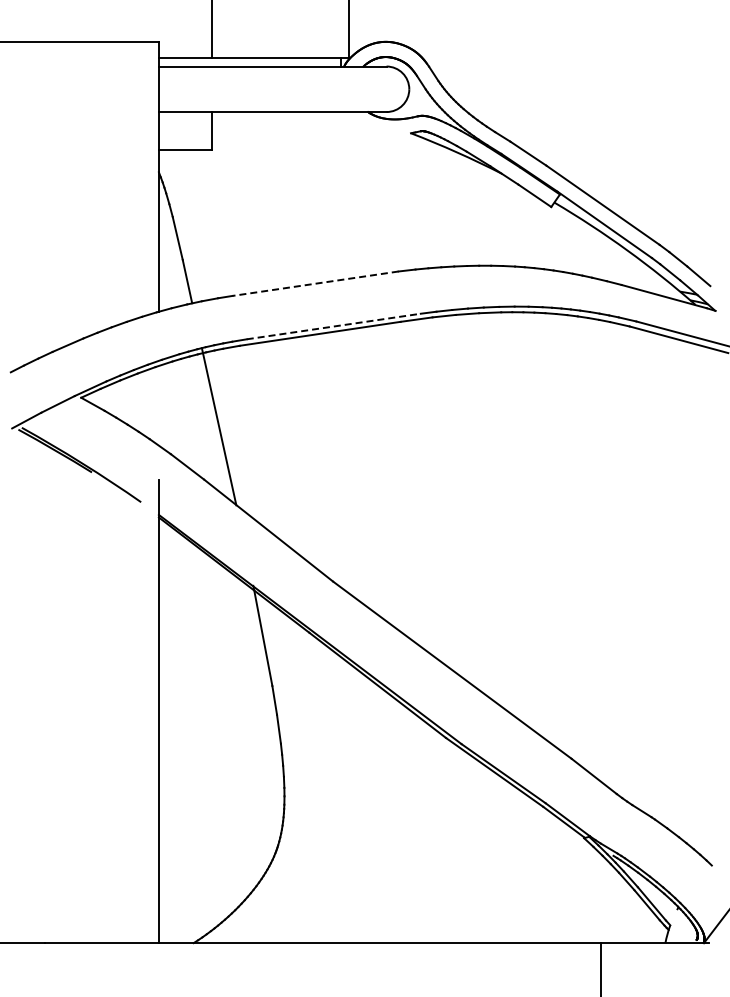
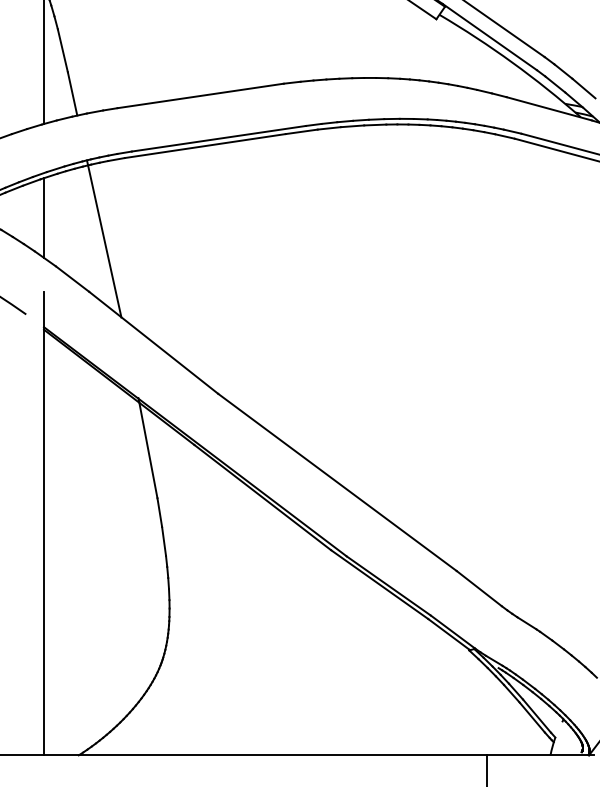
line: (315, 283) -> (200, 95), dashed -> solid
line: (333, 326) -> (218, 138), dashed -> solid
line: (158, 405) -> (43, 217), added

